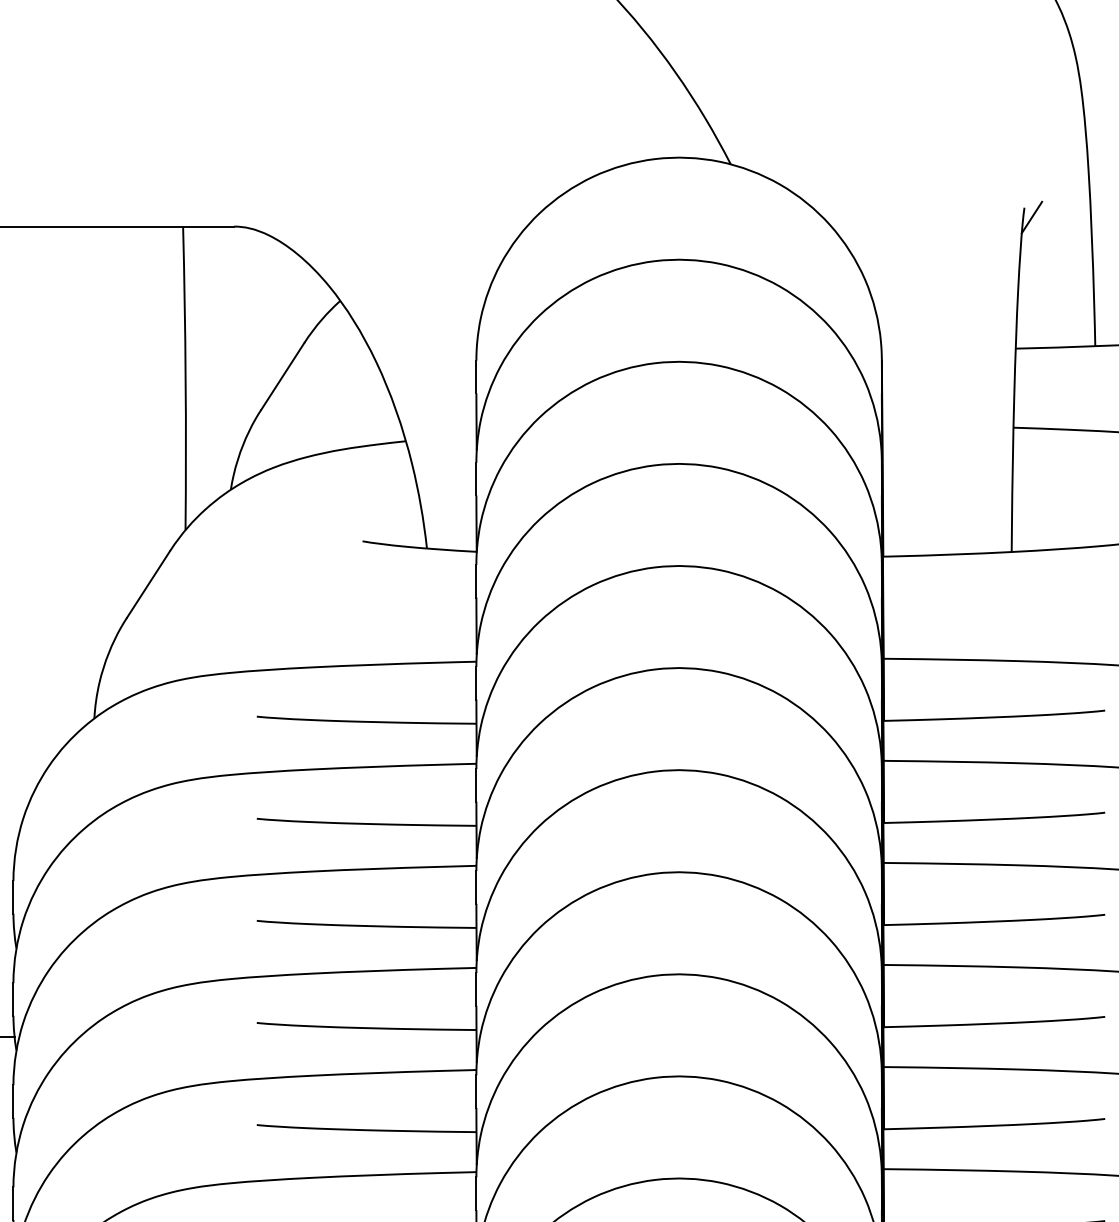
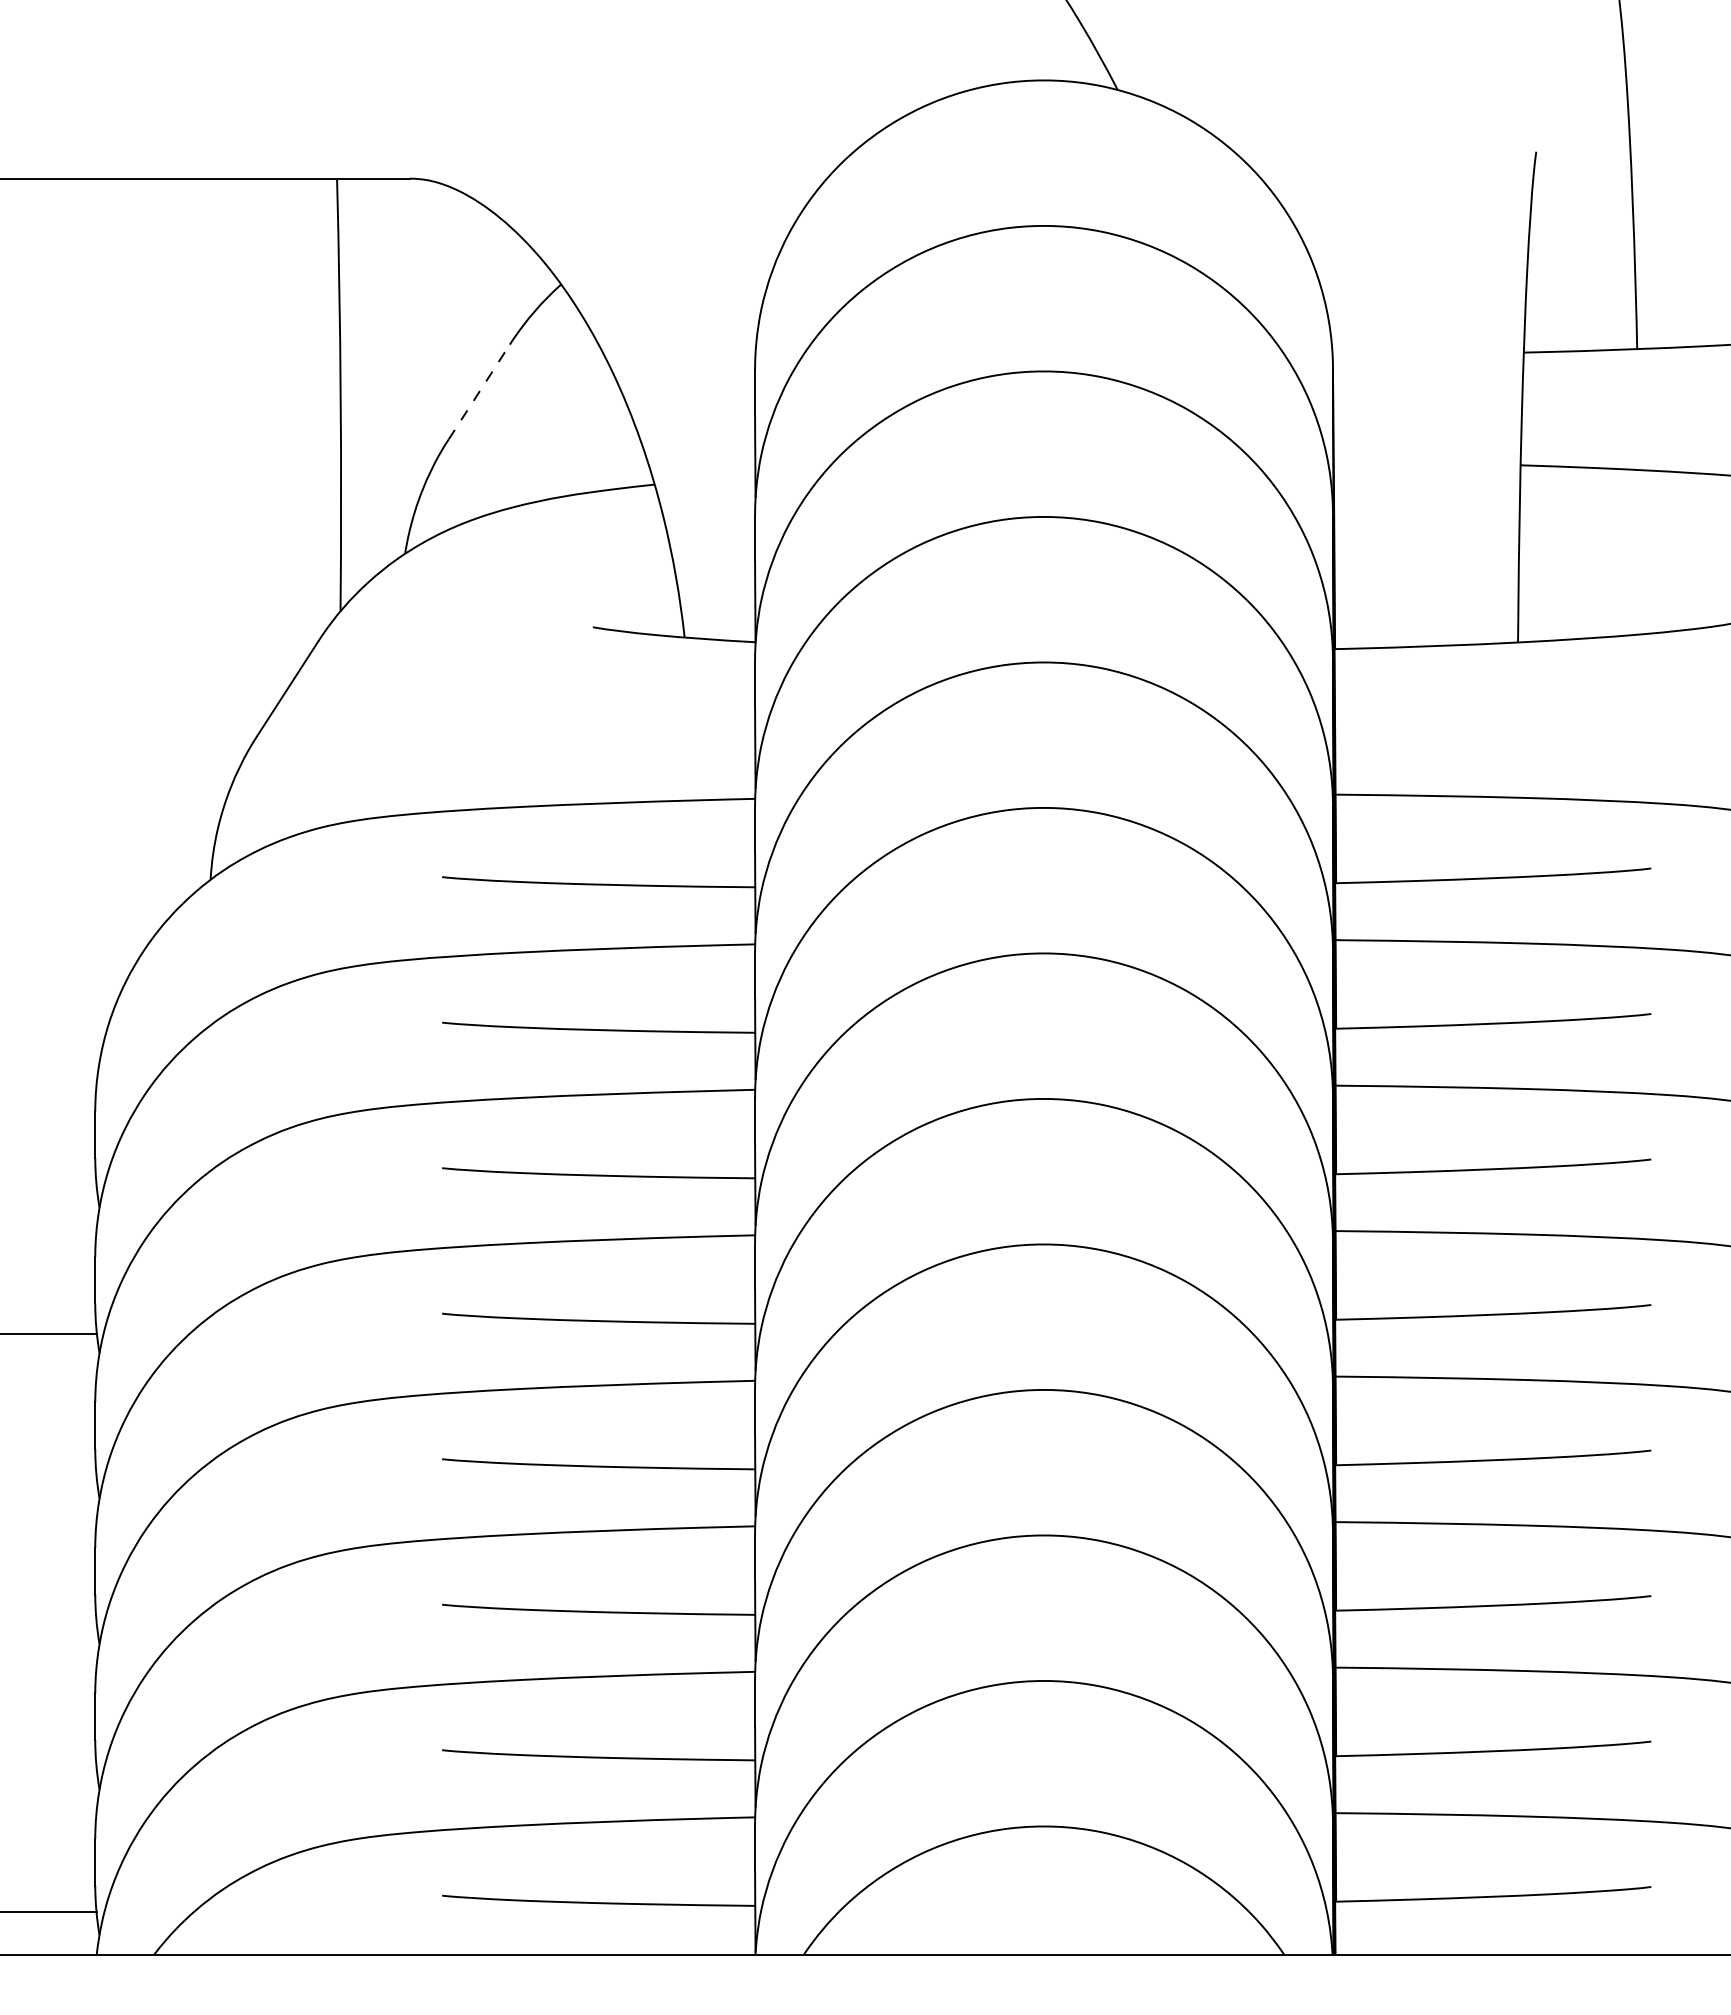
line: (1031, 217) -> (1546, 165), removed
line: (283, 376) -> (479, 392), solid -> dashed

